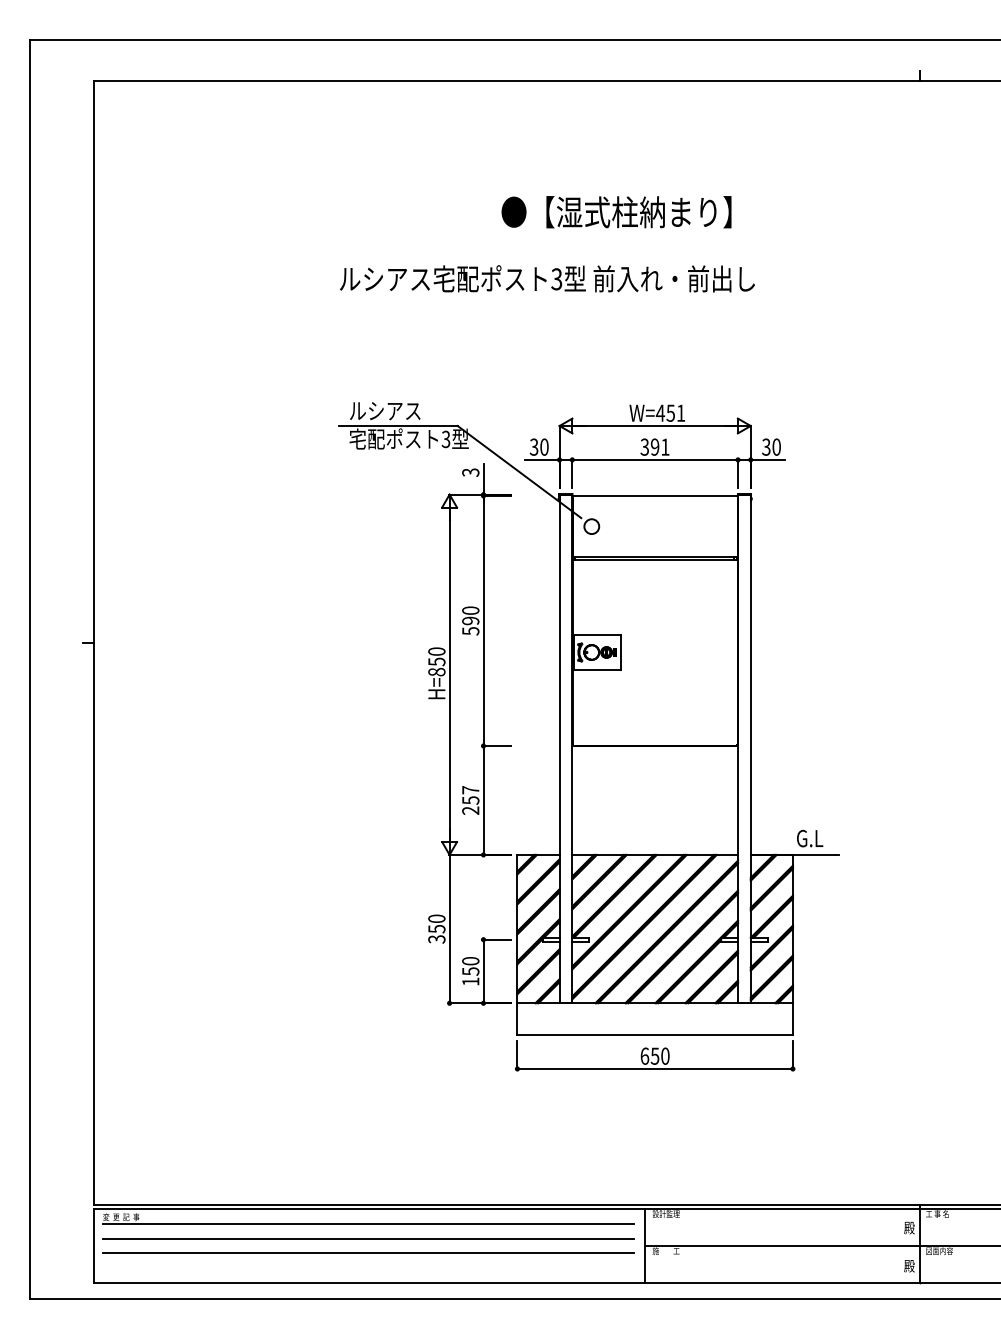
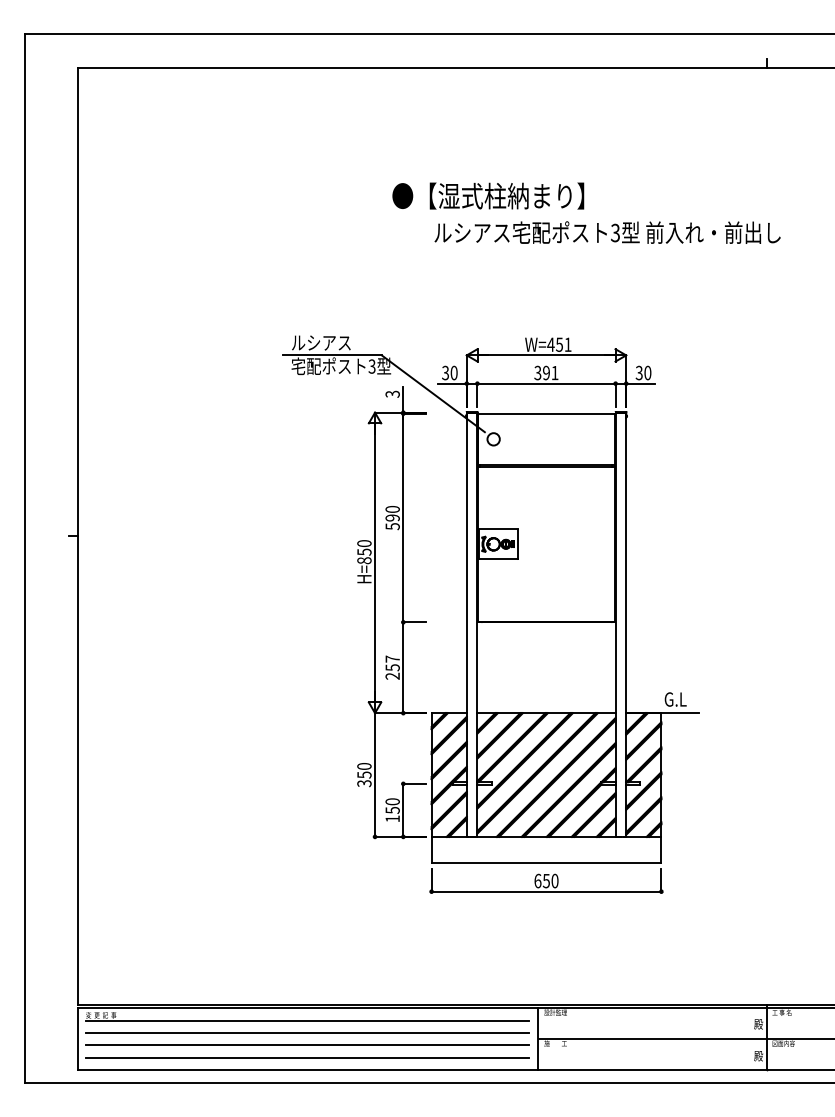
text: (616, 211) -> (488, 195), moved
text: (547, 278) -> (607, 232), moved
line: (367, 1267) -> (306, 1057), added

